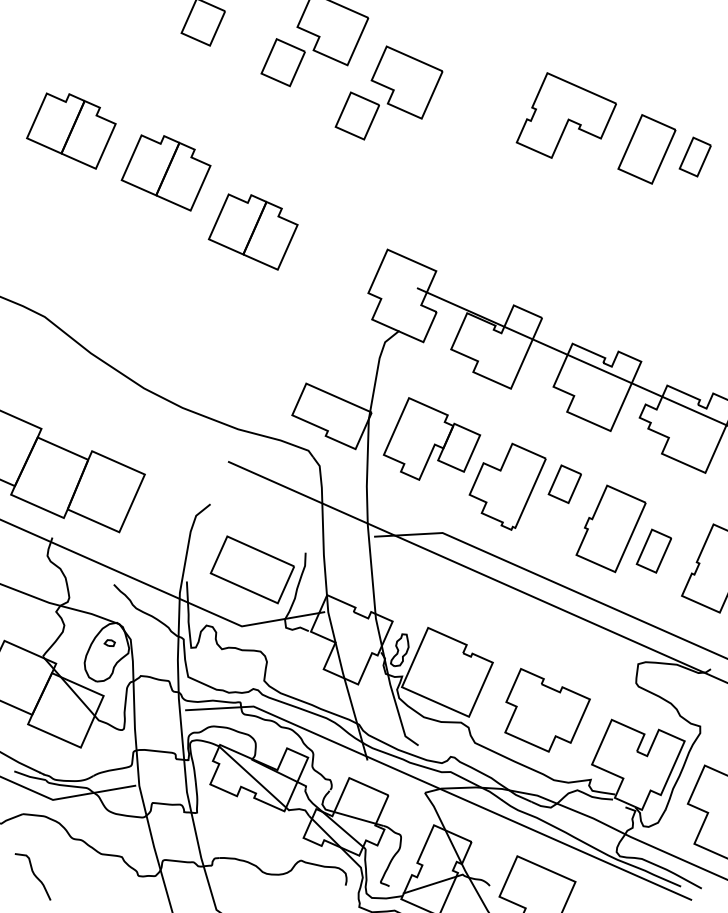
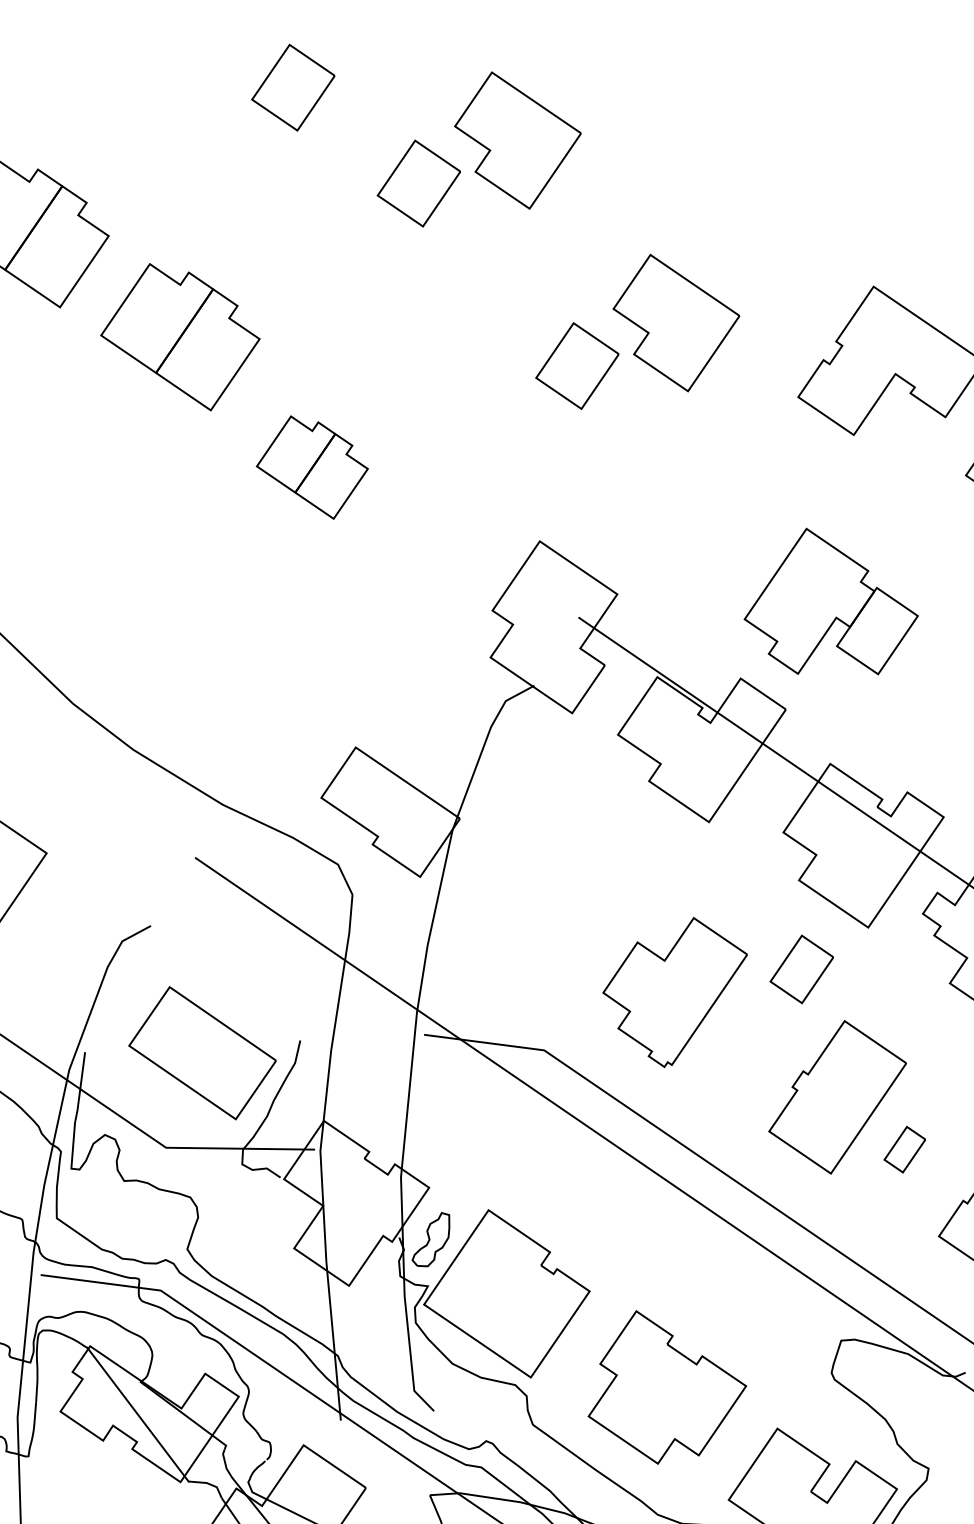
part: (388, 92) -> (638, 335), moved
part: (252, 231) -> (311, 466), size x0.7
part: (431, 438) -> (832, 606), moved
part: (564, 483) -> (801, 967), moved
part: (653, 550) -> (904, 1148), size x0.6

